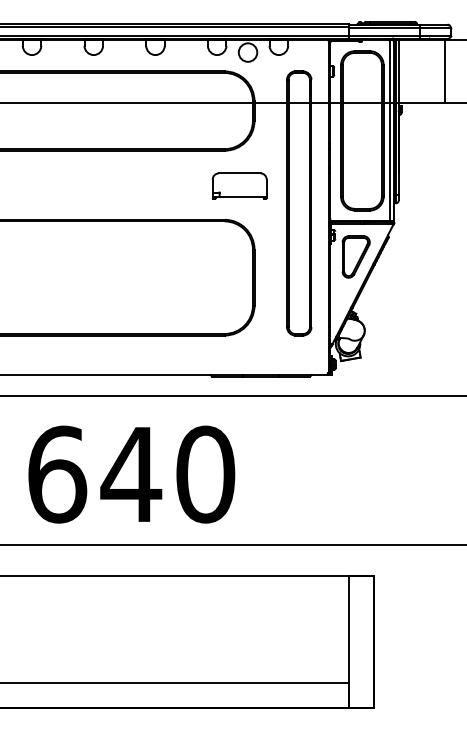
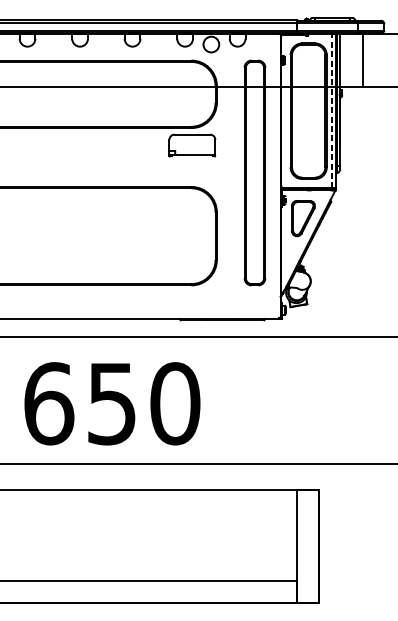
line: (445, 70) -> (363, 59), moved
line: (389, 130) -> (331, 110), solid -> dashed
part: (239, 185) -> (192, 144), moved
text: (131, 475) -> (112, 404), 640 -> 650

